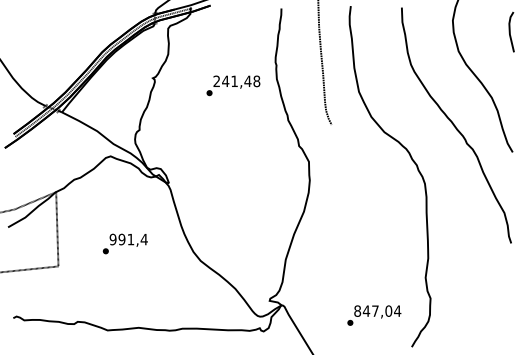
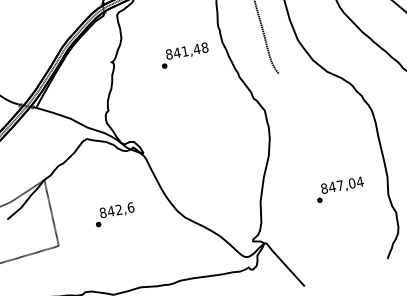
text: (216, 81) -> (168, 54), 241,48 -> 841,48
text: (128, 239) -> (116, 210), 991,4 -> 842,6
text: (374, 315) -> (340, 189), moved

